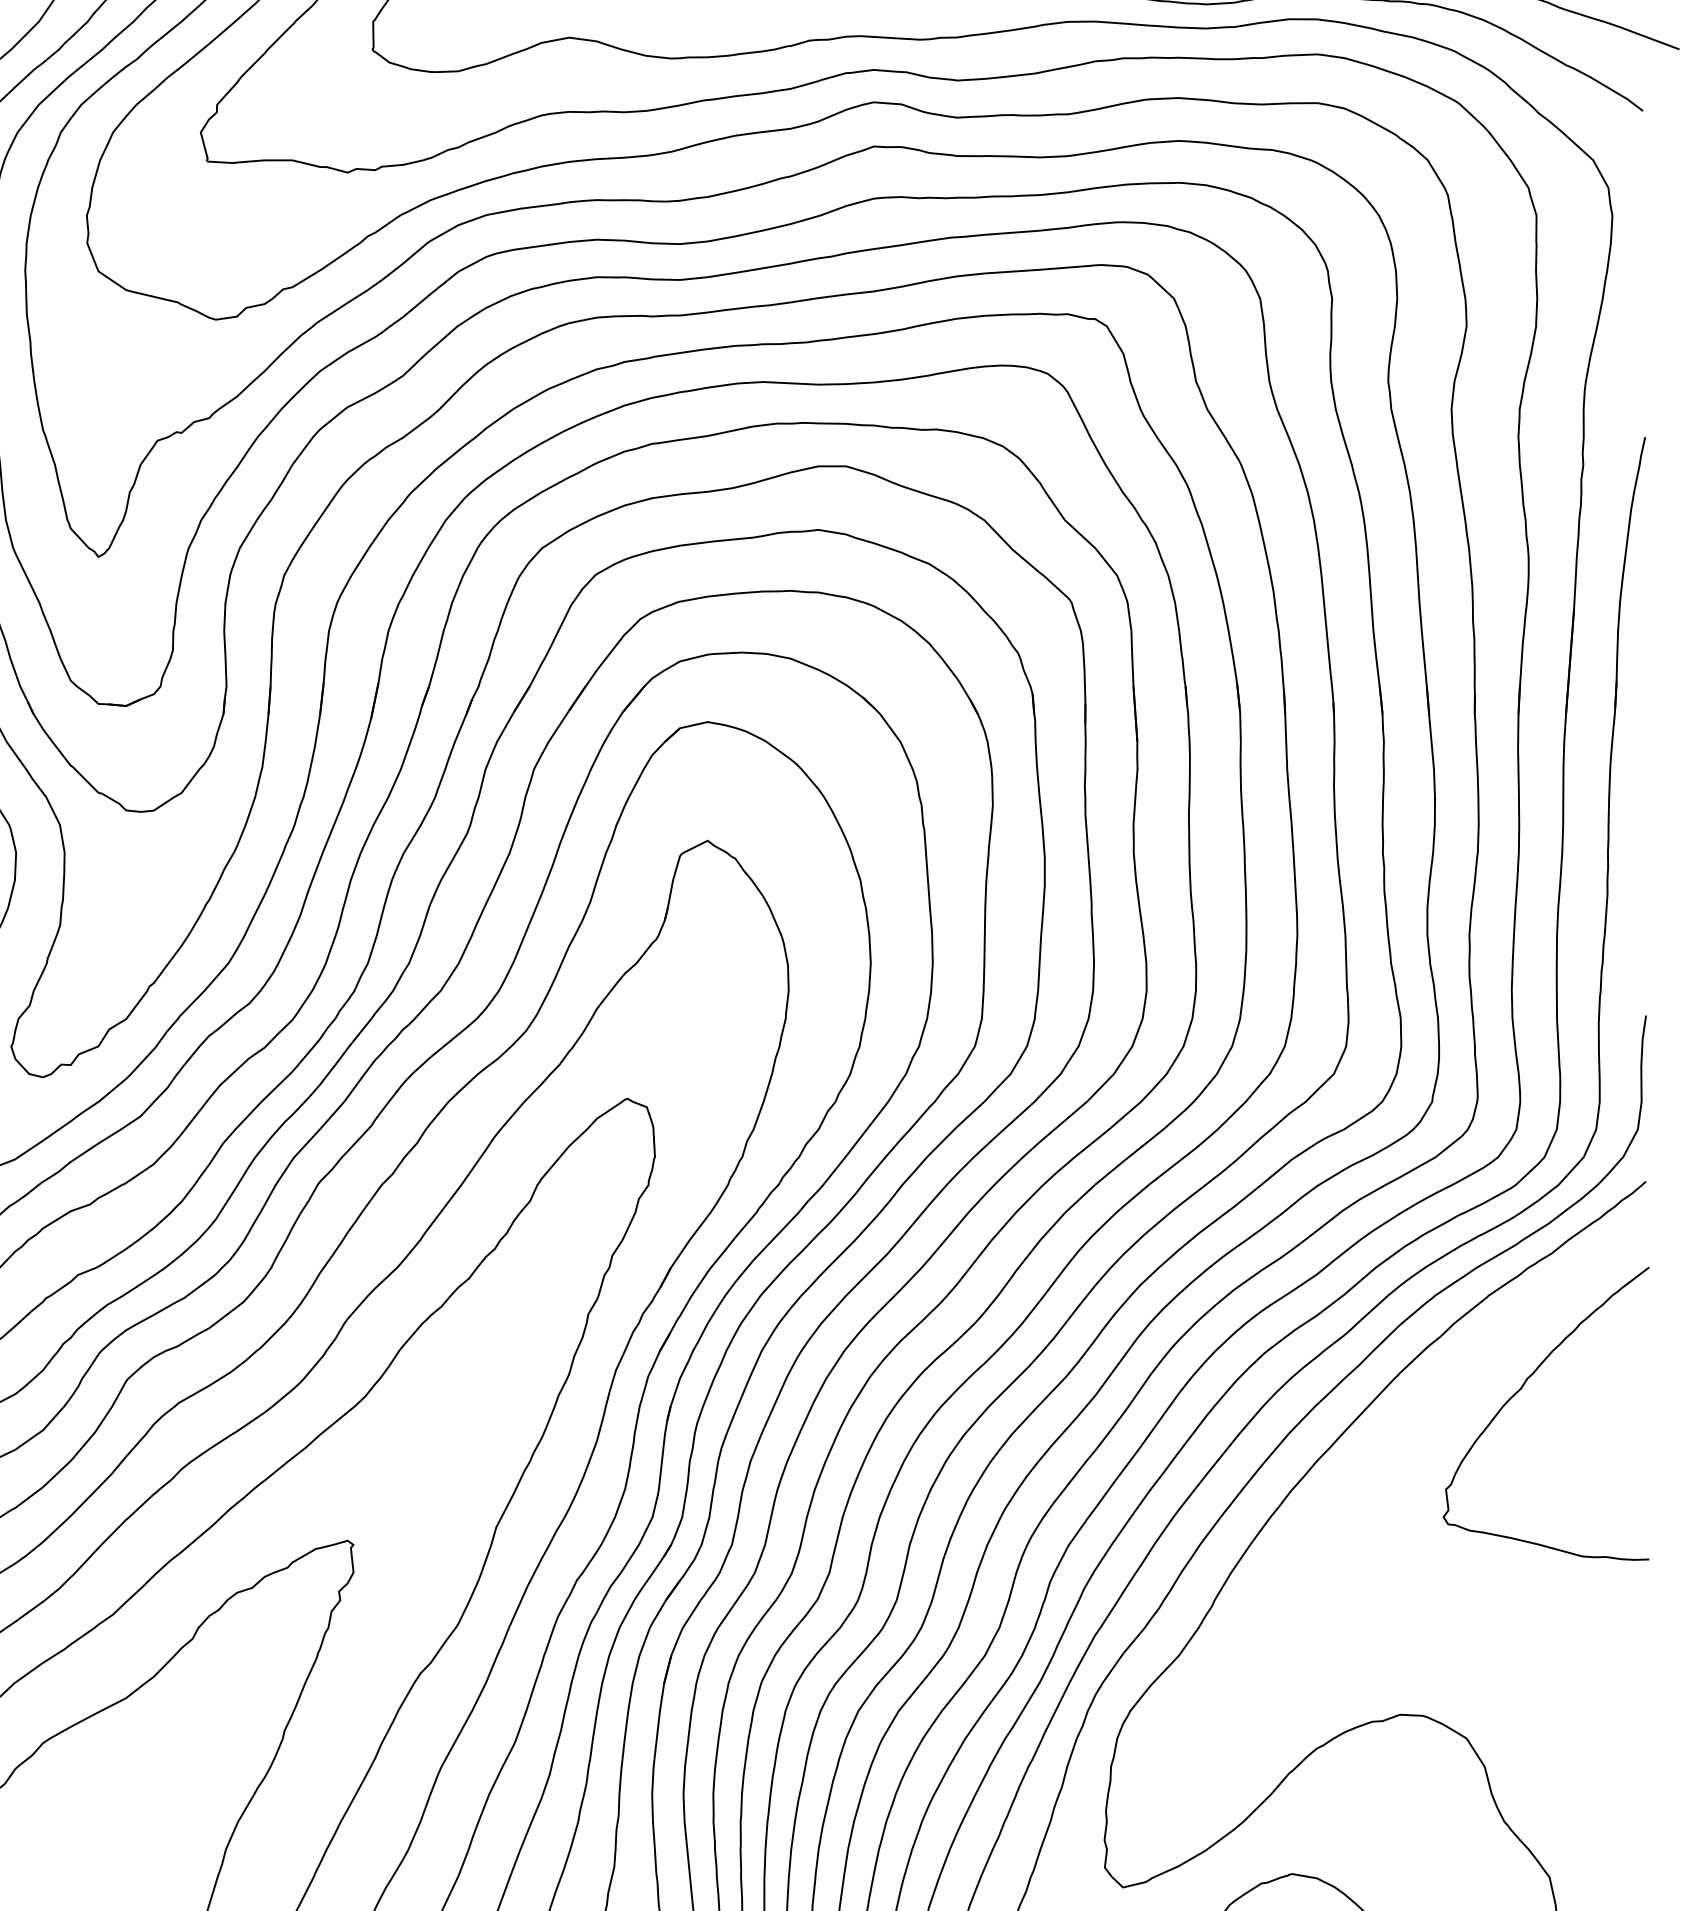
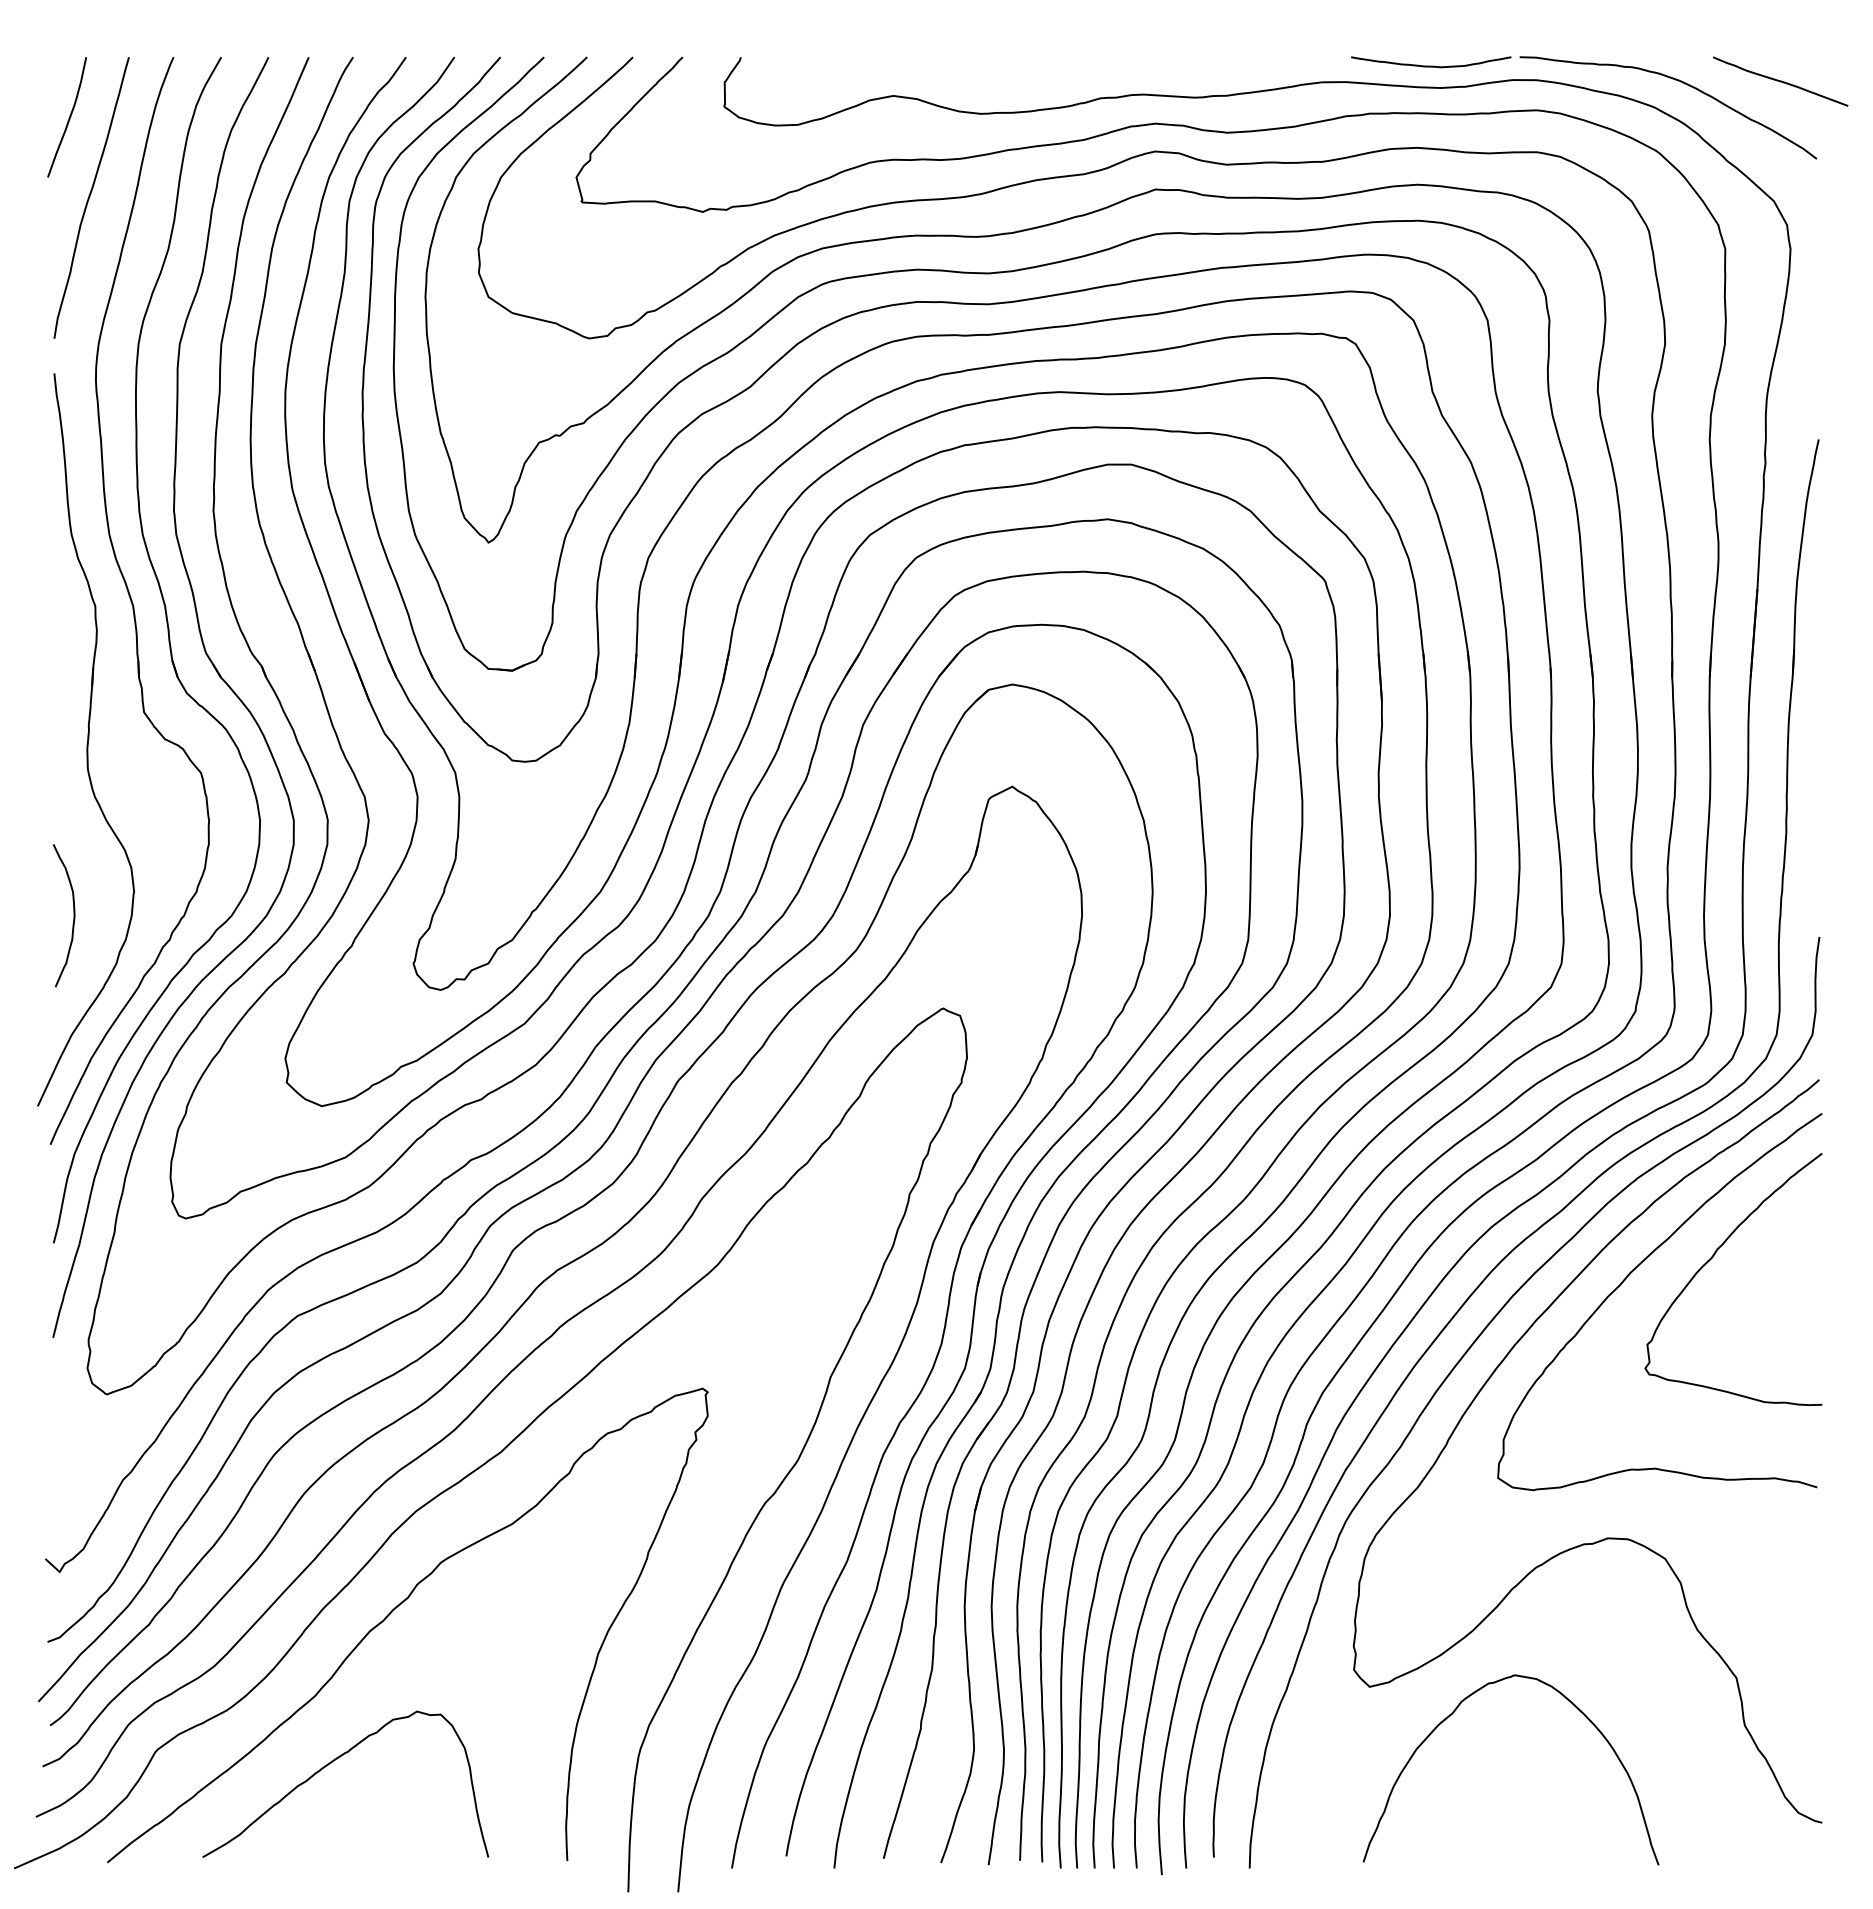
curve: (1421, 1413) -> (1626, 1279), added

